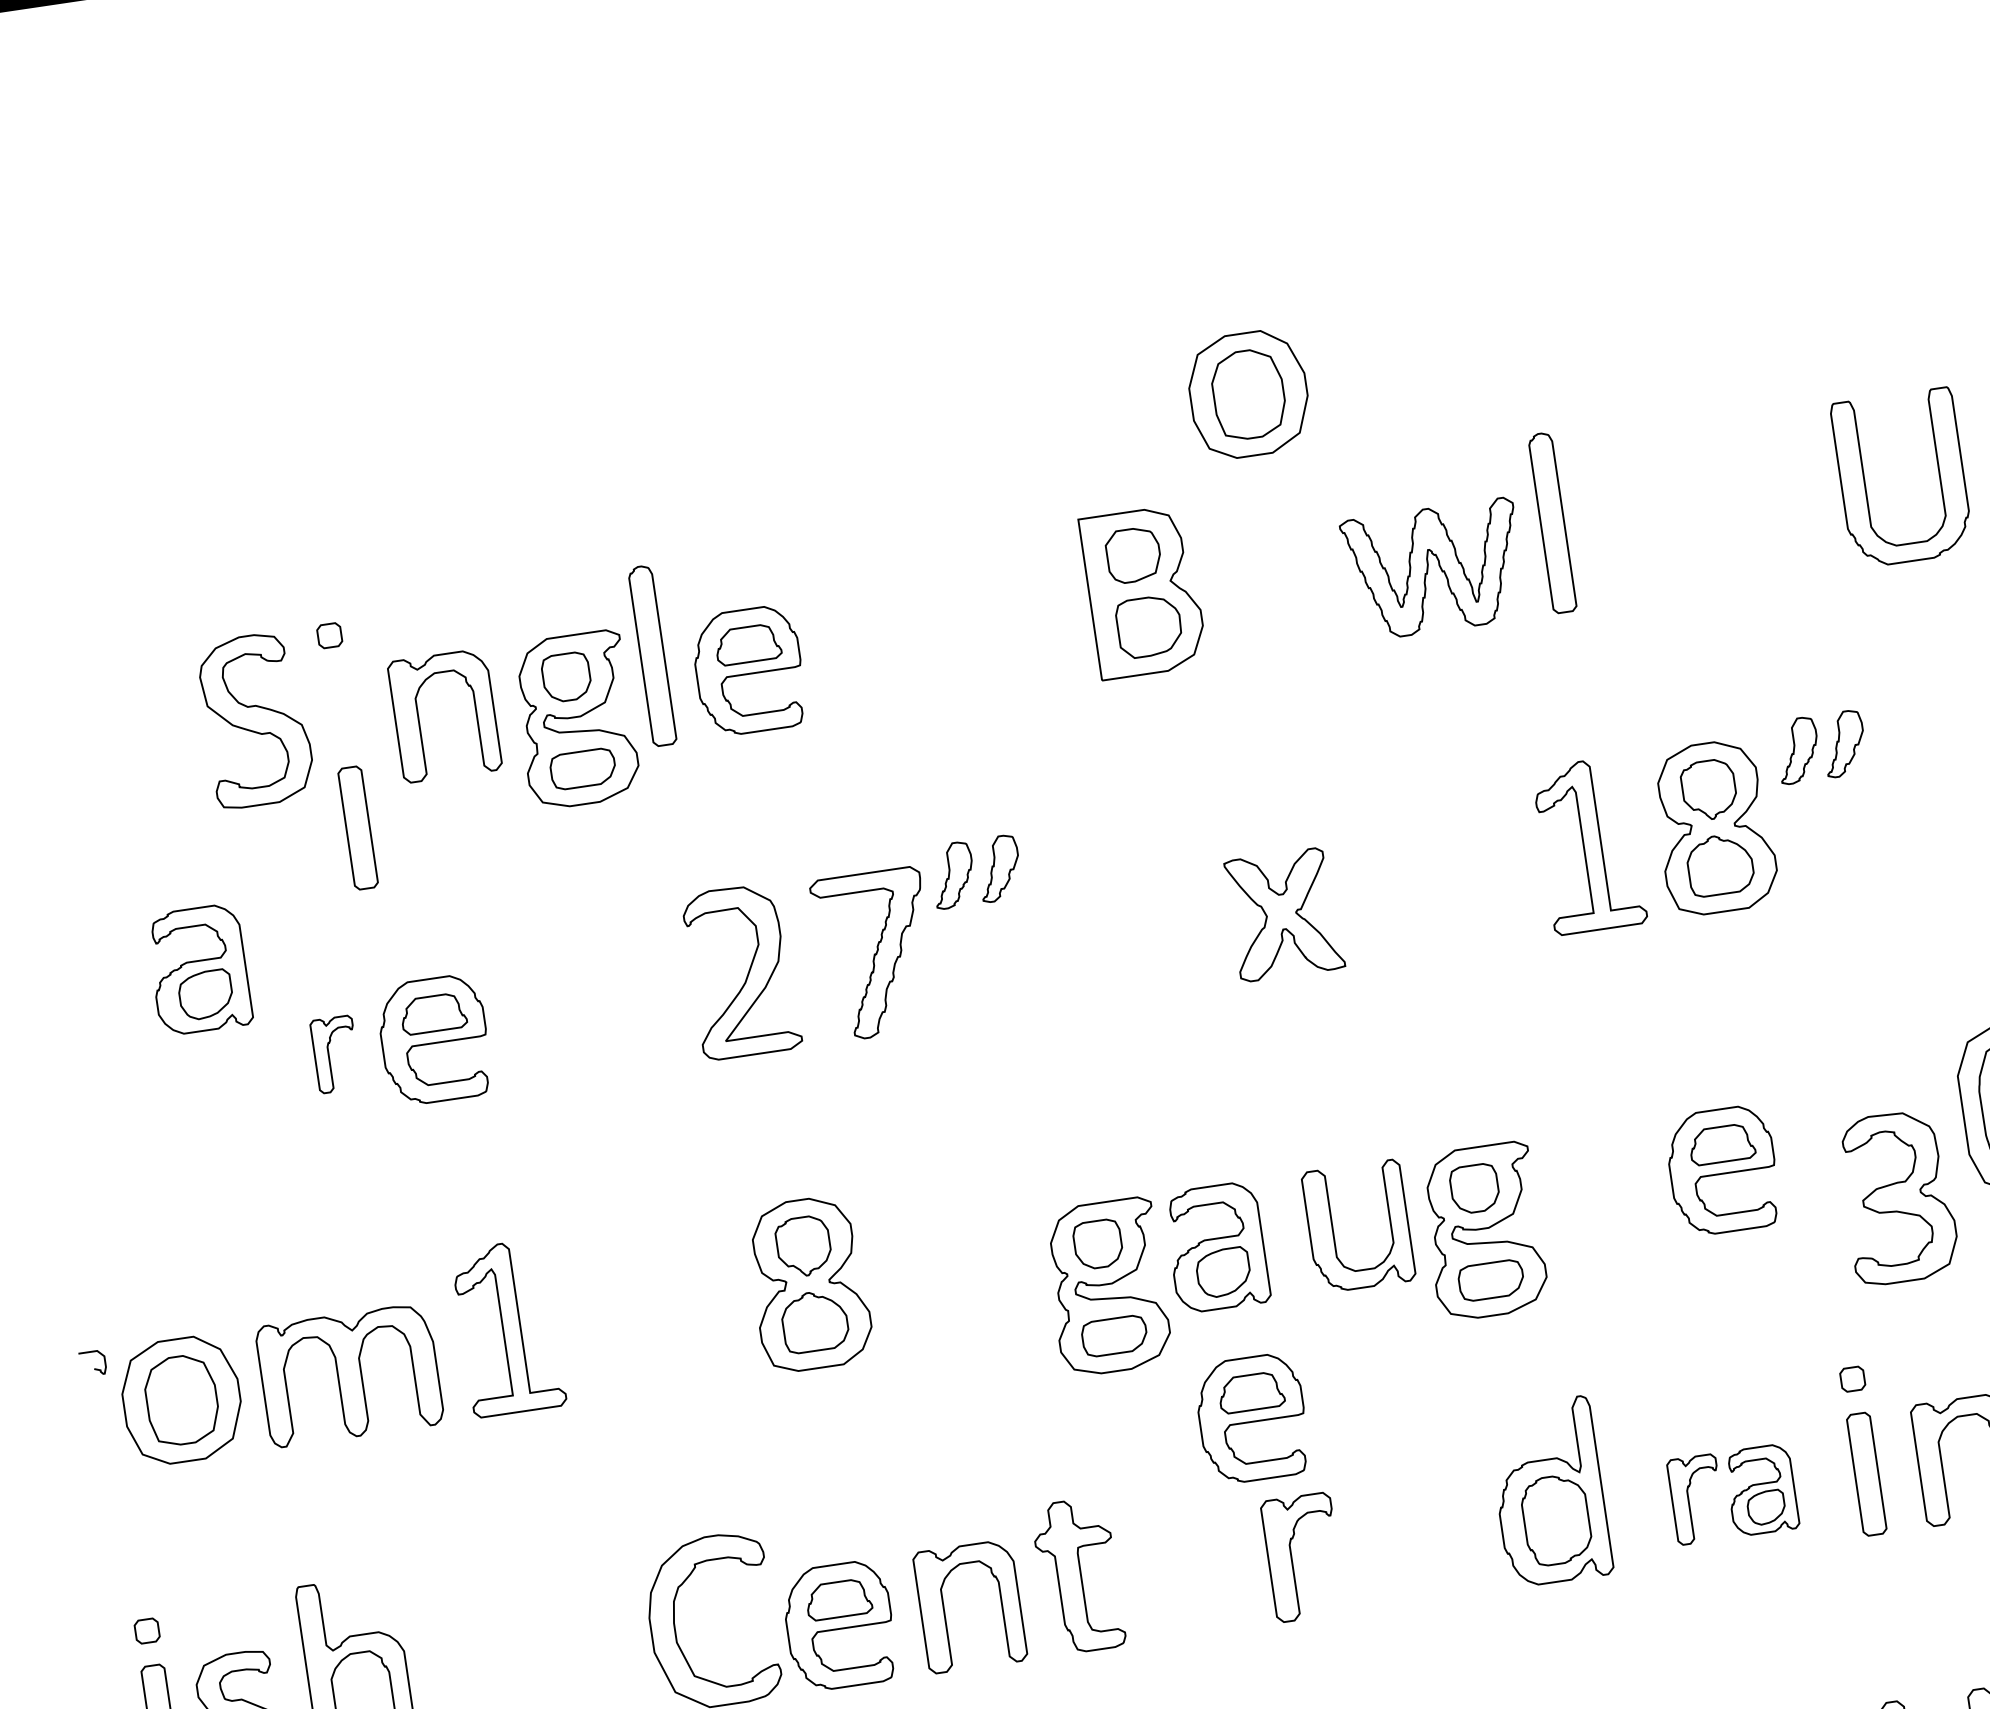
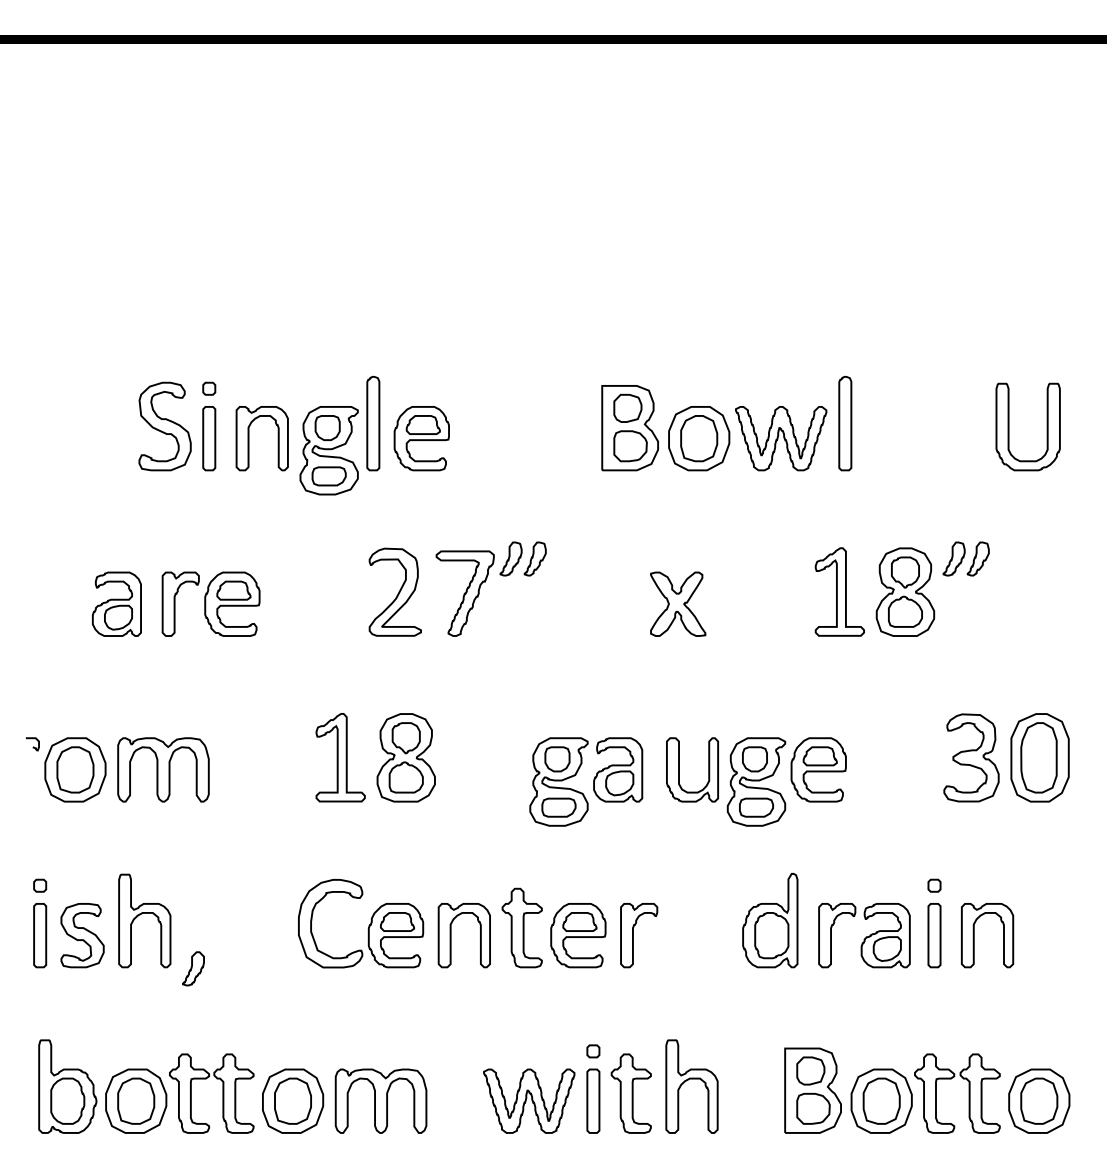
part: (1249, 394) -> (699, 438), moved
part: (358, 827) -> (209, 438), moved
part: (198, 968) -> (116, 603), moved
part: (335, 1053) -> (180, 603), size x1.67
part: (1722, 1169) -> (818, 769), moved
part: (1897, 1196) -> (971, 757), moved
part: (508, 1327) -> (340, 757), moved
part: (1252, 1418) -> (578, 935), moved
part: (1733, 1493) -> (864, 935), size x1.43

